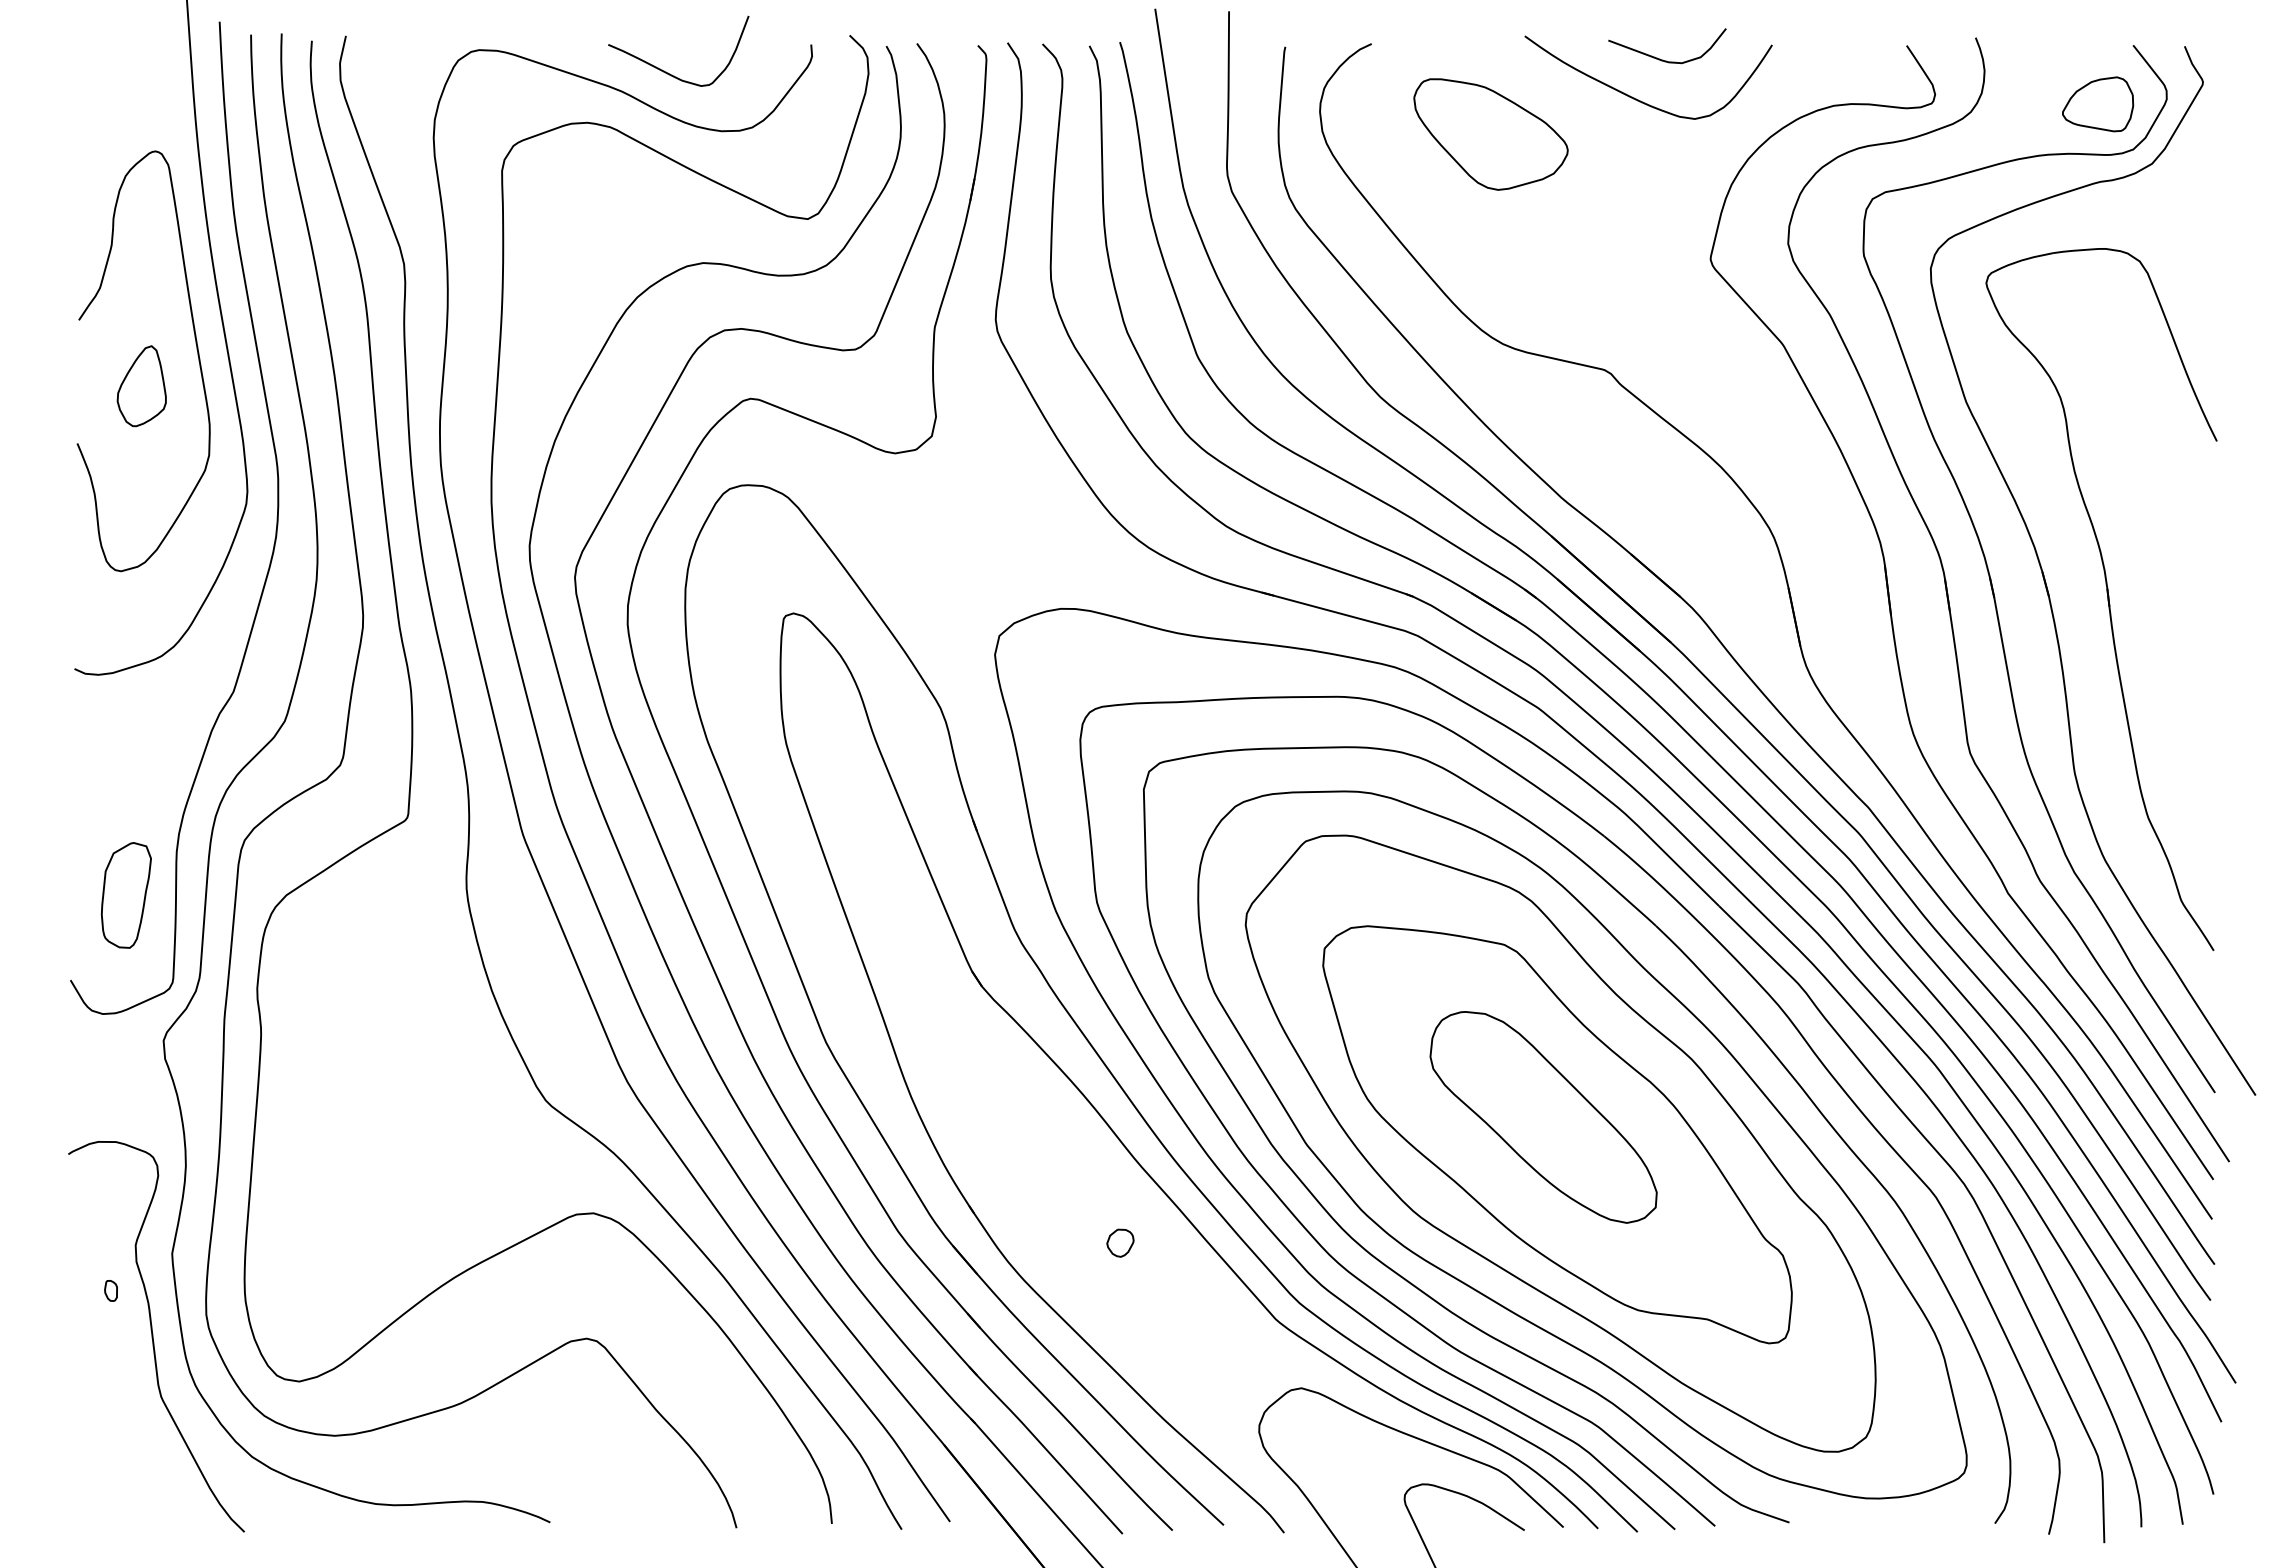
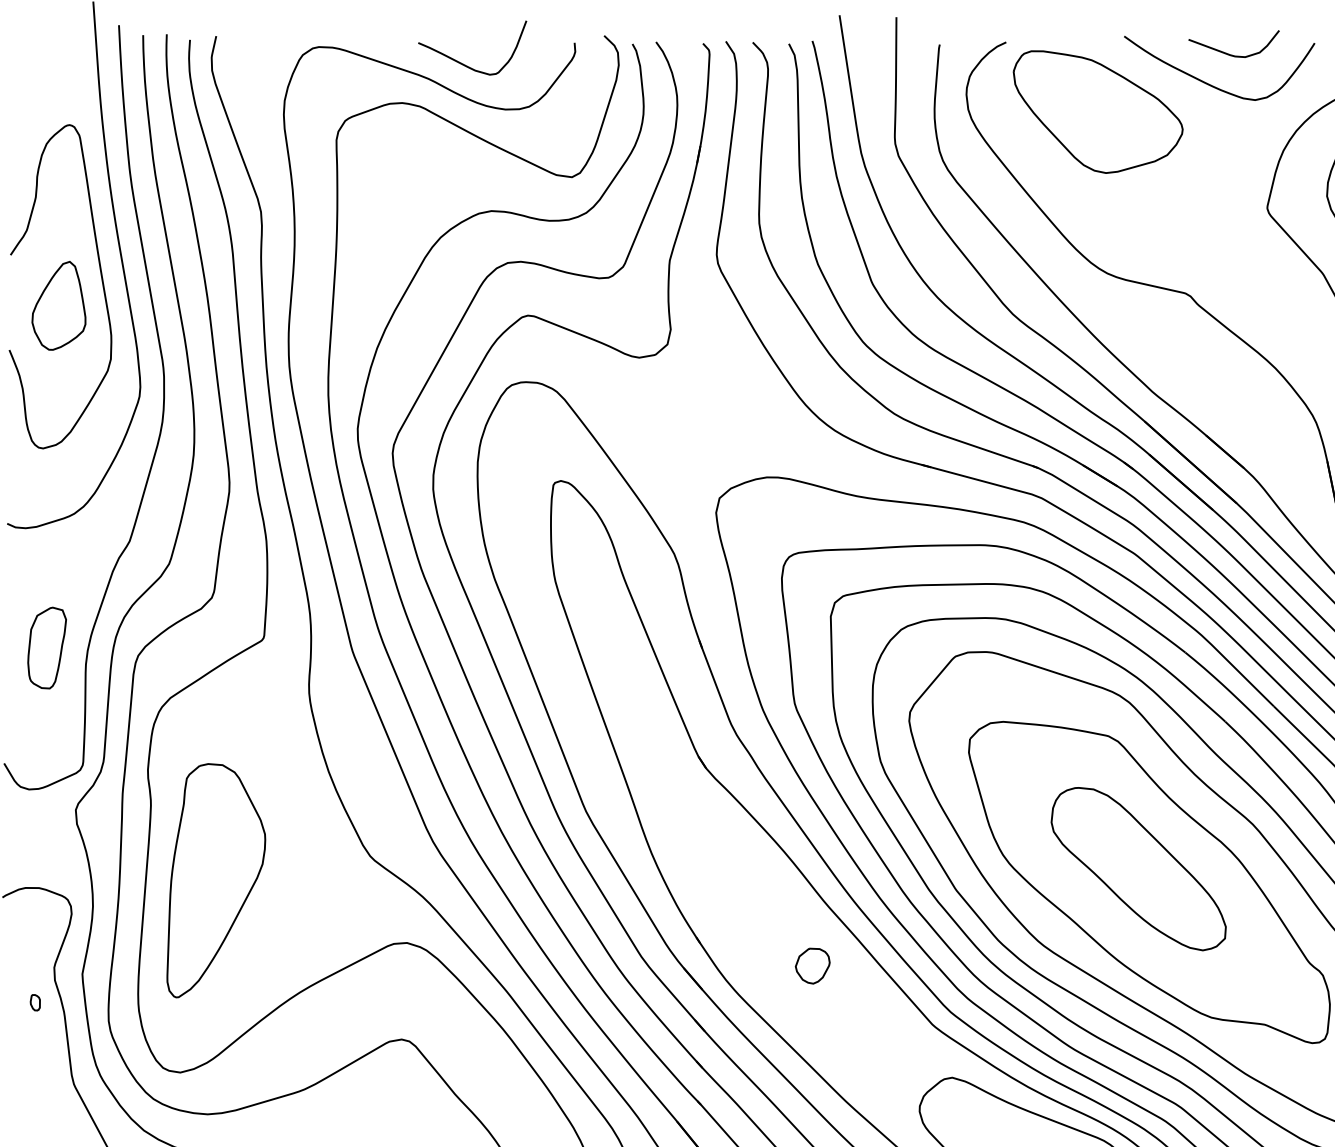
part: (1490, 134) -> (1097, 112), size x1.43
part: (141, 386) -> (58, 306), size x1.43
part: (125, 895) -> (46, 648), moved
part: (345, 1132) -> (215, 880), added
part: (1120, 1242) -> (812, 965), size x1.67

